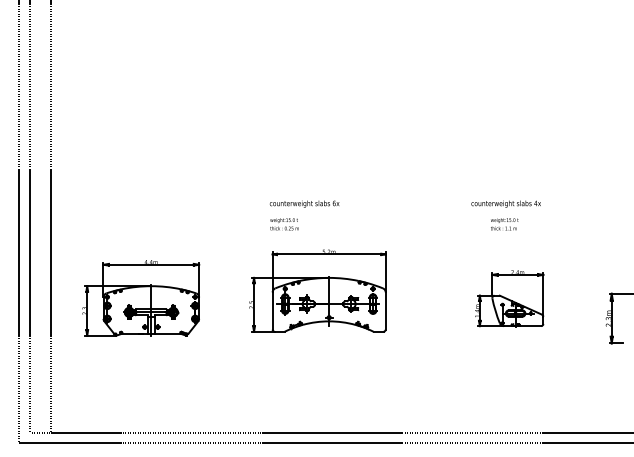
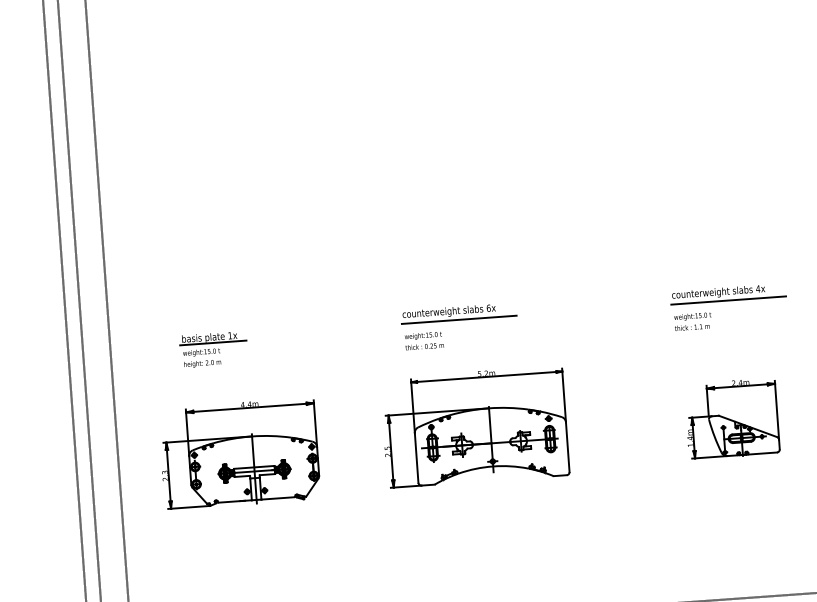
line: (311, 210) -> (458, 319), added
line: (513, 210) -> (728, 300), added
part: (127, 219) -> (213, 349), added
text: (504, 224) -> (692, 321), moved

